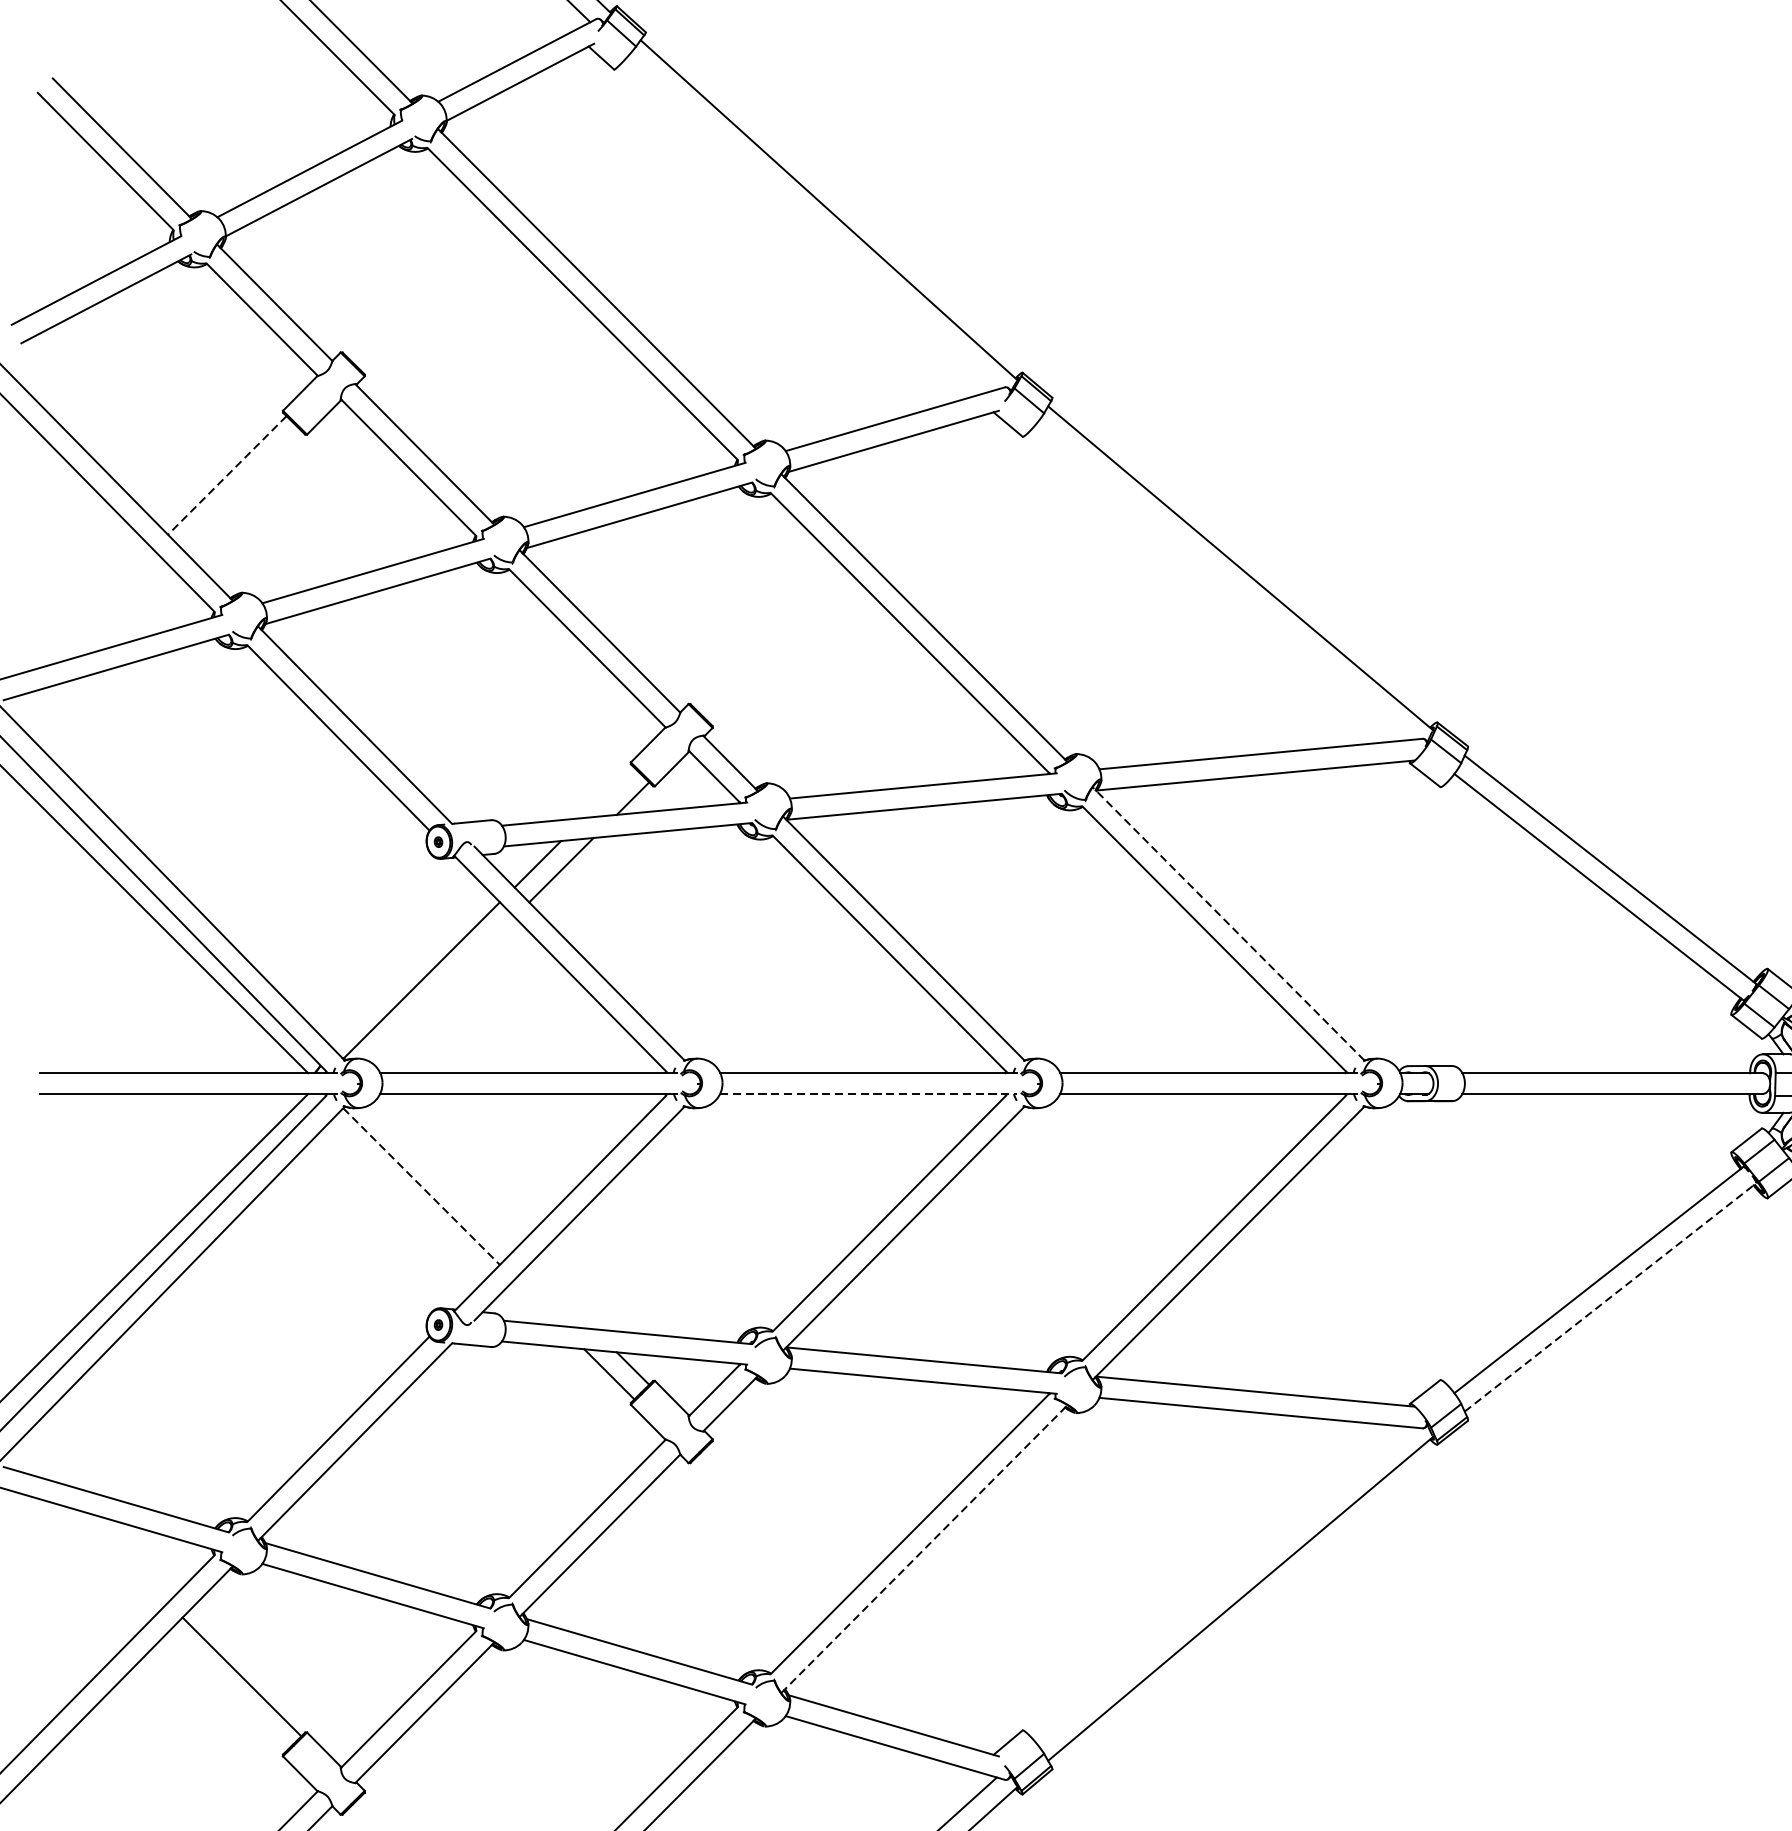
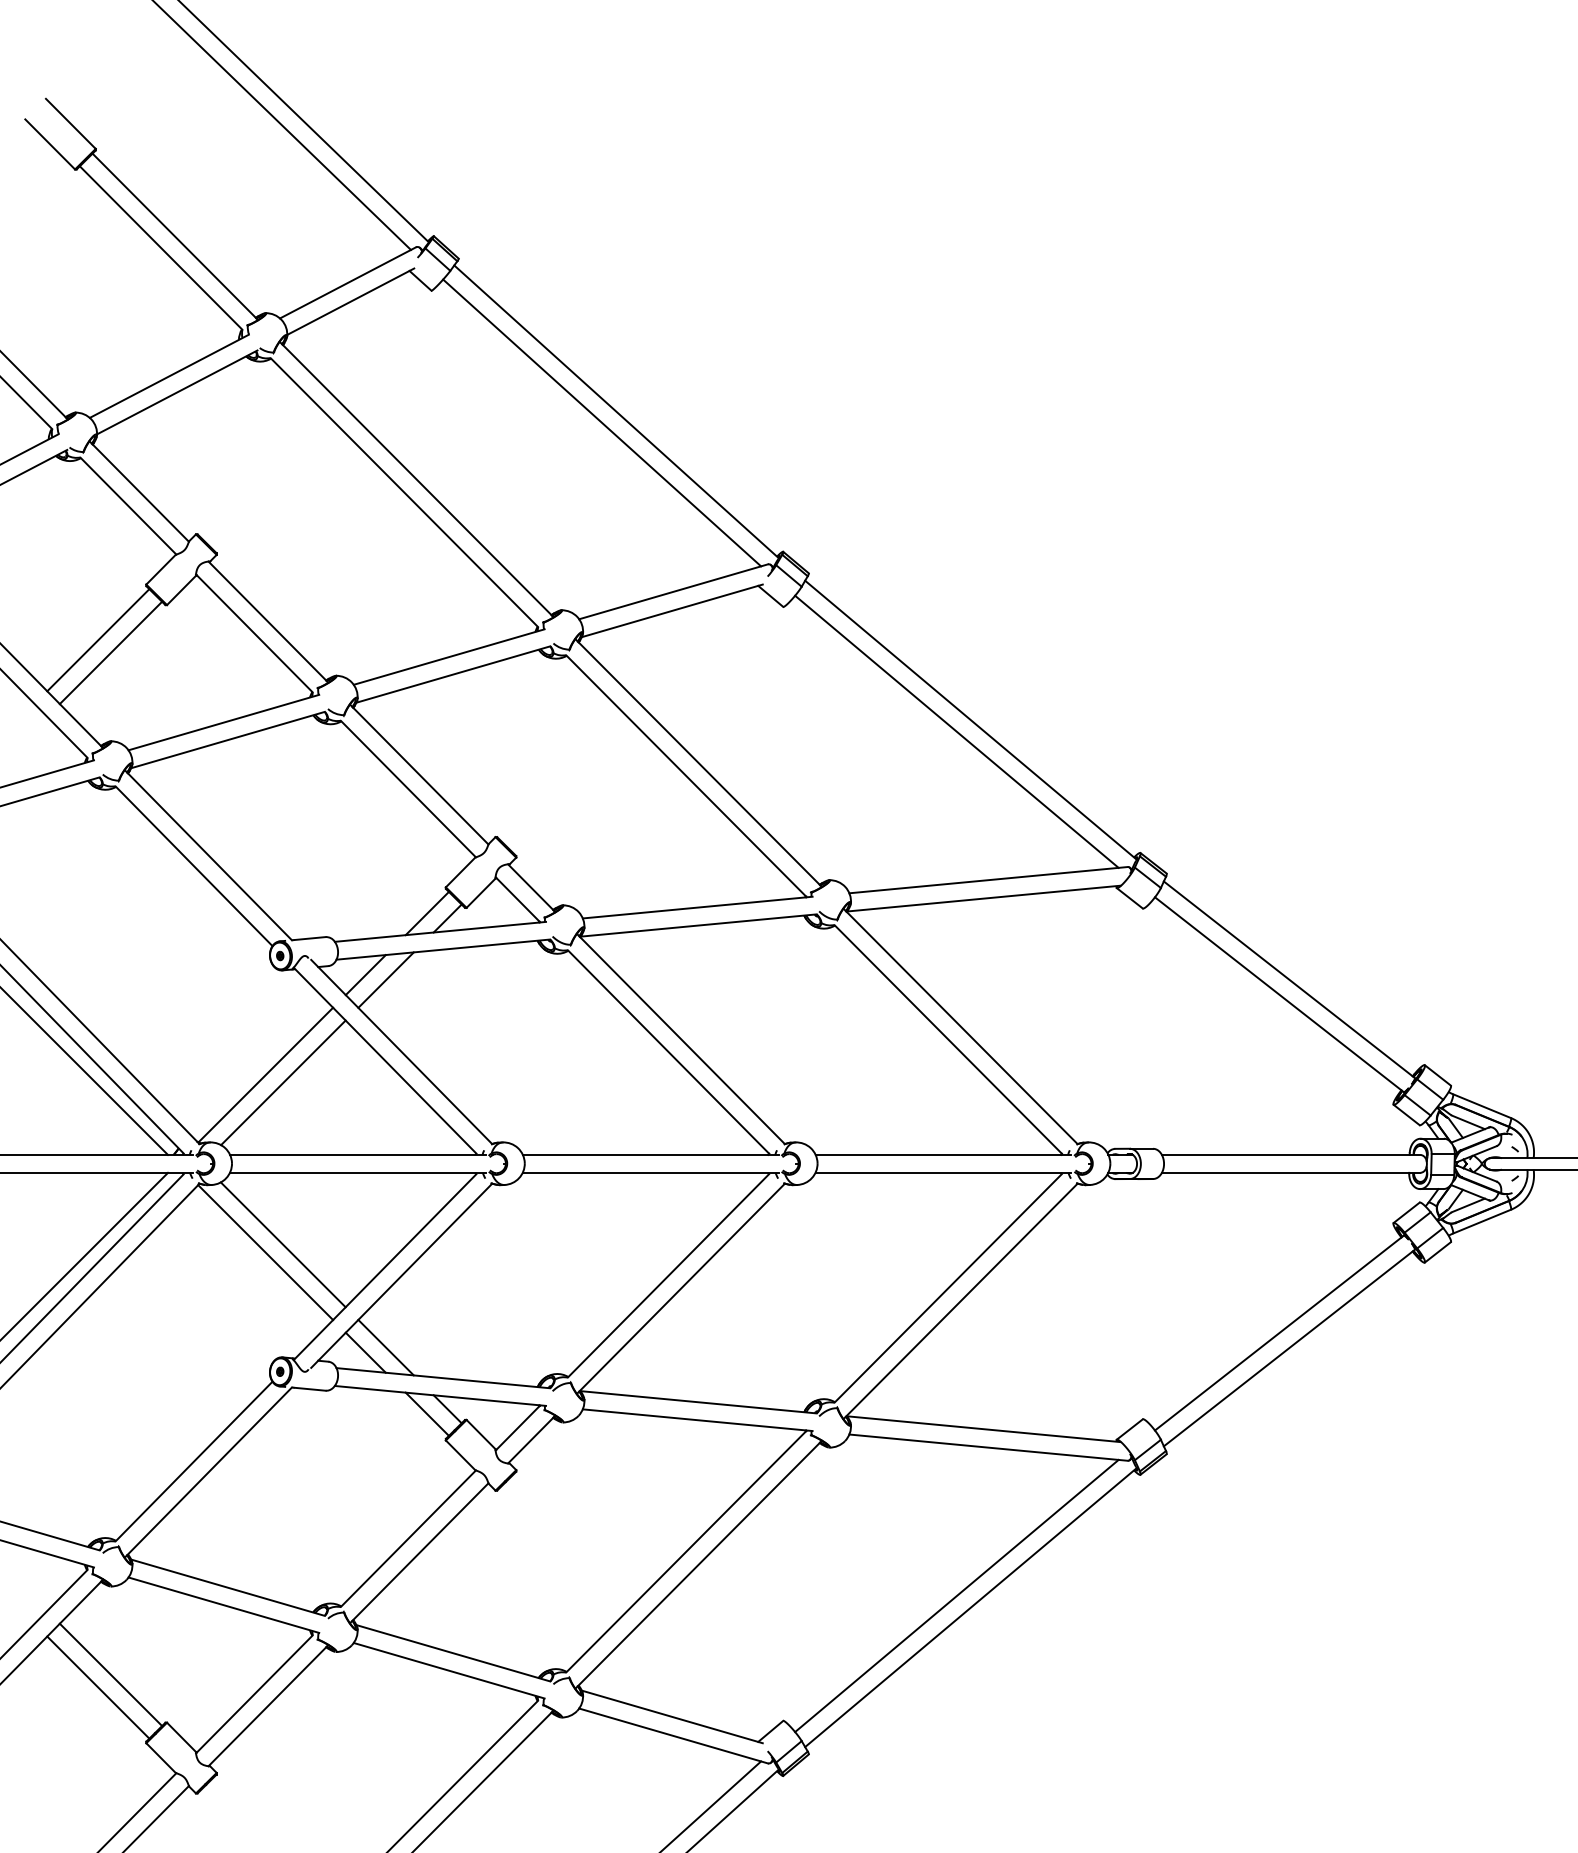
line: (812, 222) -> (602, 422), added
line: (226, 475) -> (97, 640), dashed -> solid
line: (241, 489) -> (110, 652), added
line: (1223, 581) -> (956, 731), added
line: (608, 792) -> (426, 913), added
line: (1228, 924) -> (960, 1026), dashed -> solid
line: (442, 989) -> (283, 1082), added
line: (868, 1093) -> (650, 1172), dashed -> solid
line: (441, 1177) -> (282, 1244), added
line: (422, 1186) -> (266, 1252), dashed -> solid
line: (560, 1296) -> (385, 1347), added
line: (1610, 1296) -> (1289, 1347), dashed -> solid
line: (537, 1302) -> (365, 1352), added
line: (924, 1548) -> (698, 1564), dashed -> solid
line: (1223, 1584) -> (956, 1595), added
line: (227, 1691) -> (98, 1687), added

